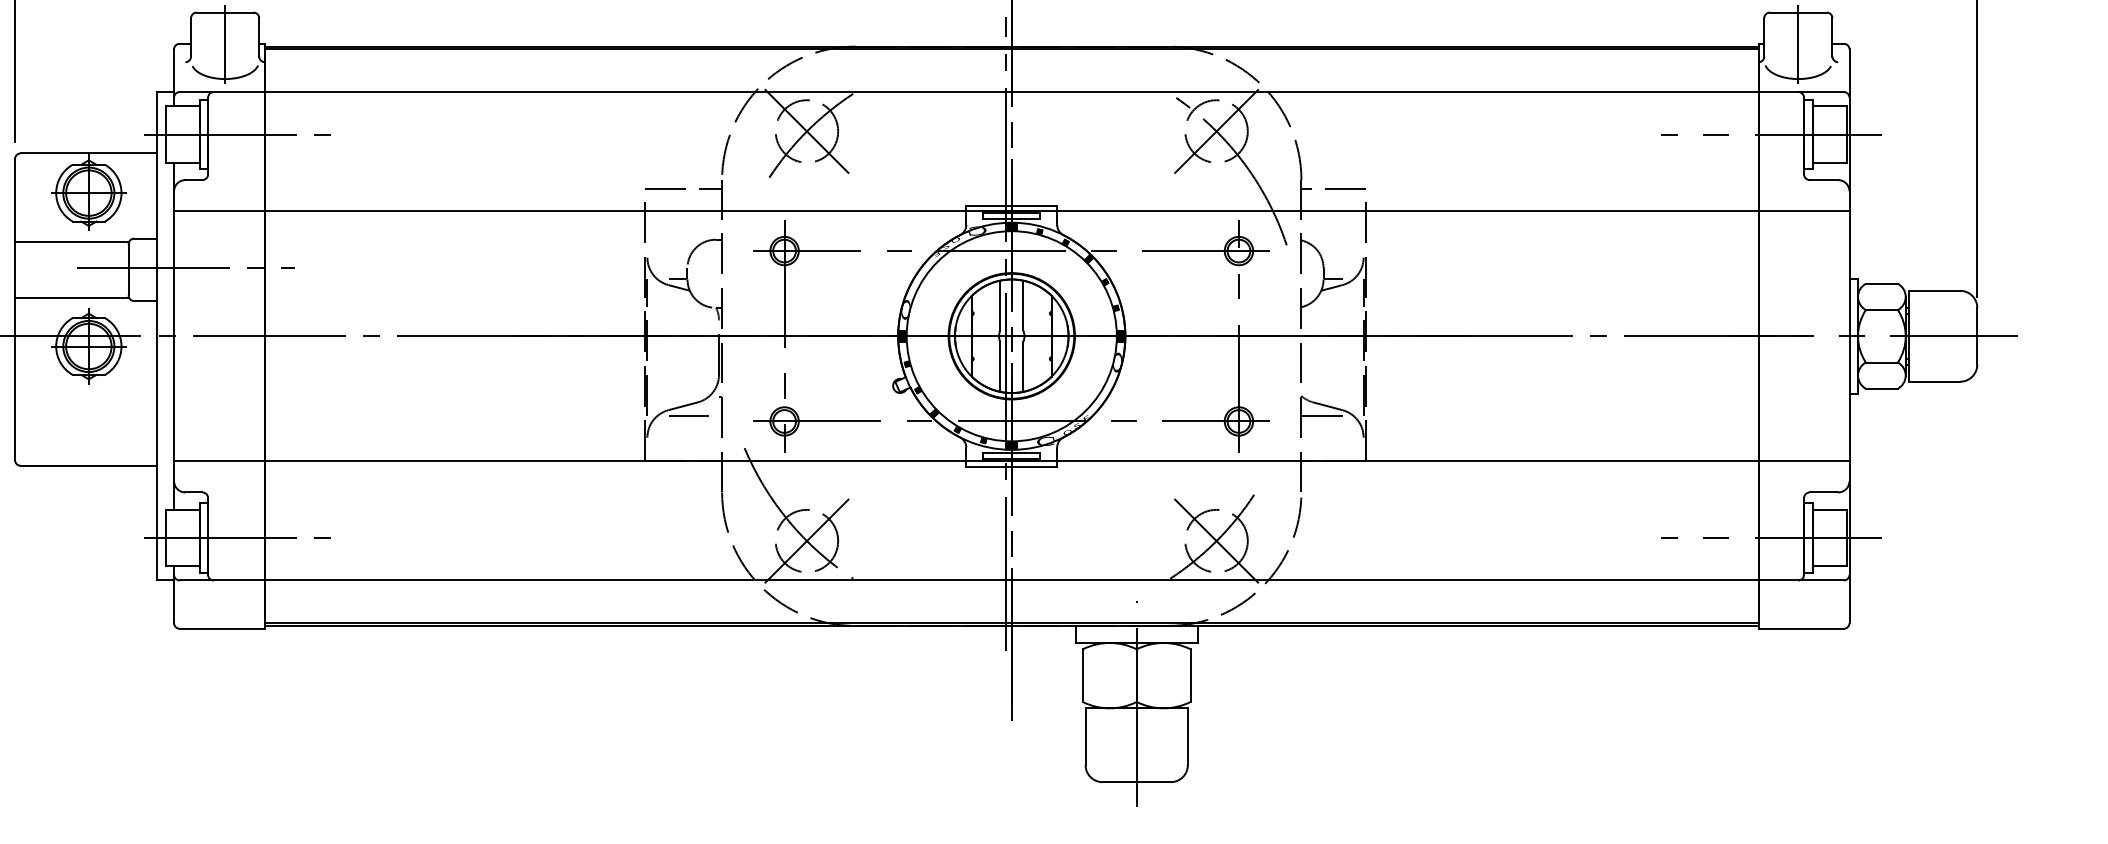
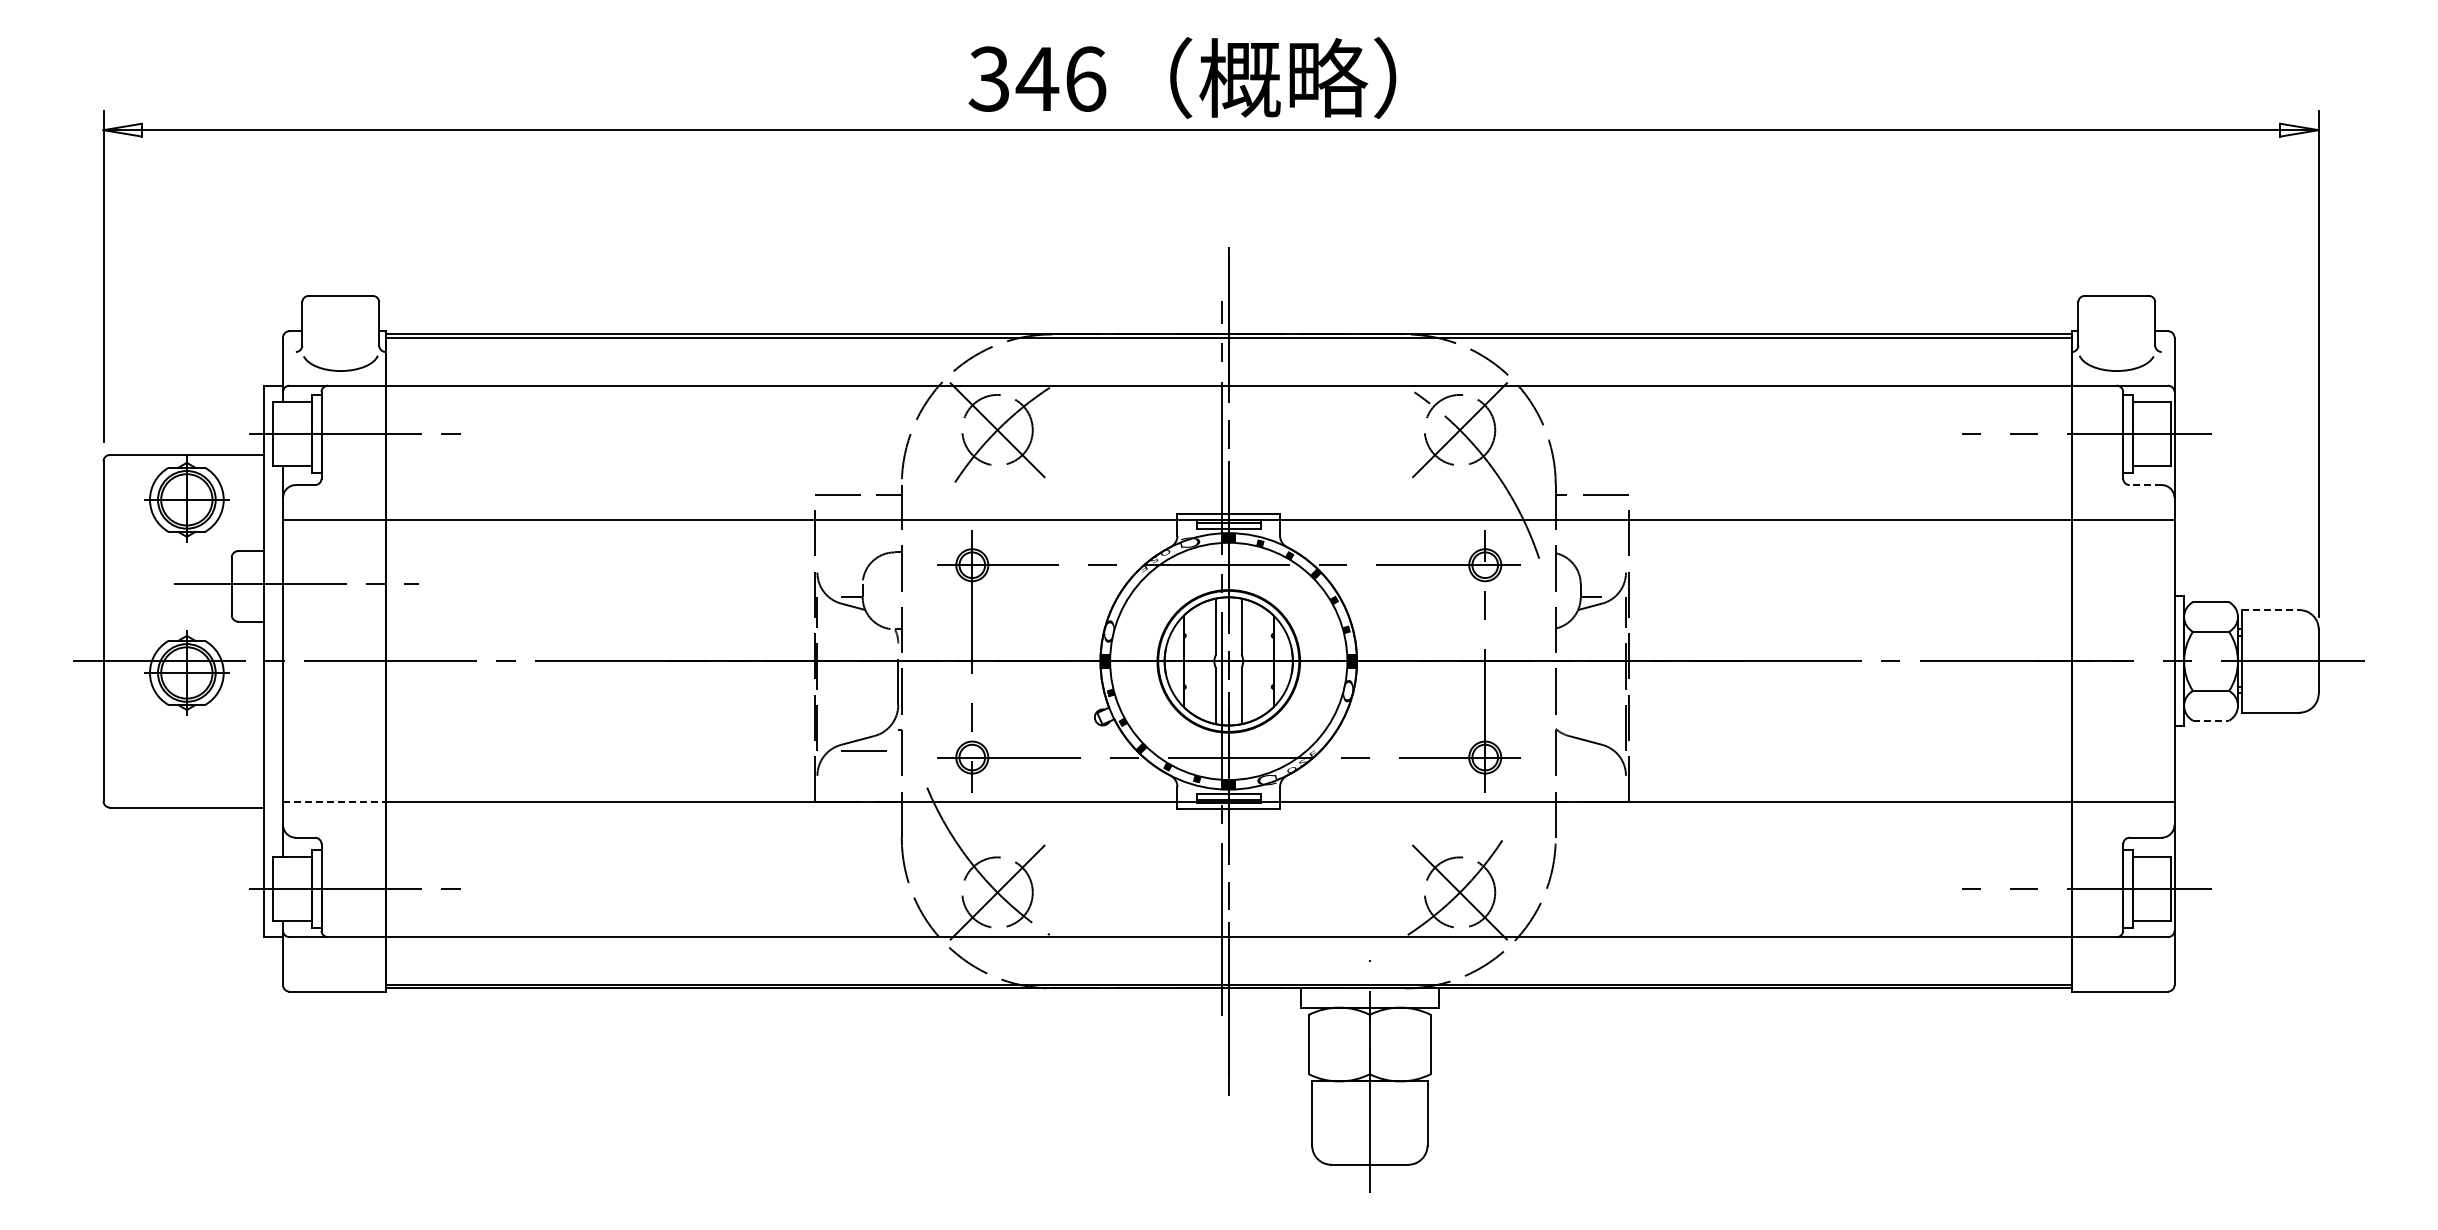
line: (224, 44) -> (340, 331), removed
line: (1798, 44) -> (2116, 331), removed
line: (1823, 180) -> (2145, 485), solid -> dashed
line: (71, 241) -> (167, 554), removed
line: (1934, 291) -> (2270, 610), solid -> dashed
line: (71, 297) -> (167, 617), removed
line: (1882, 388) -> (2211, 720), solid -> dashed
line: (1321, 416) -> (1578, 751), removed
line: (219, 461) -> (334, 802), solid -> dashed

